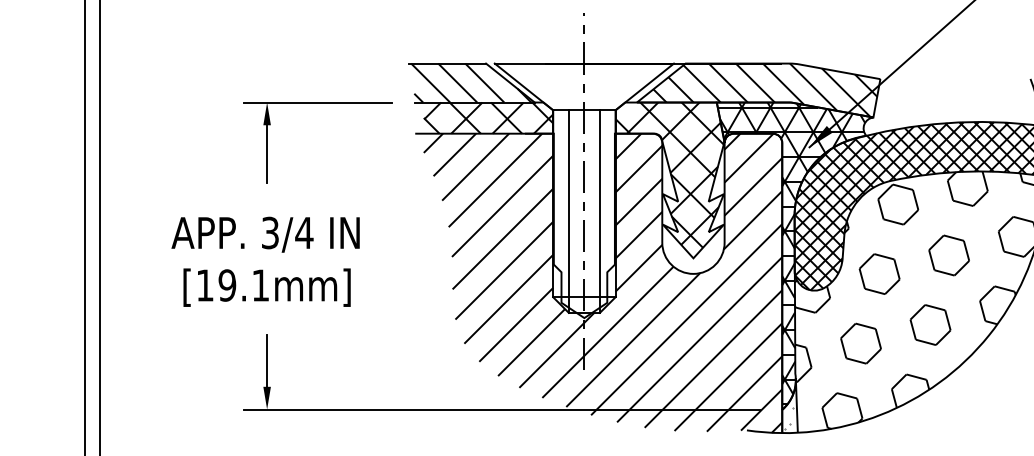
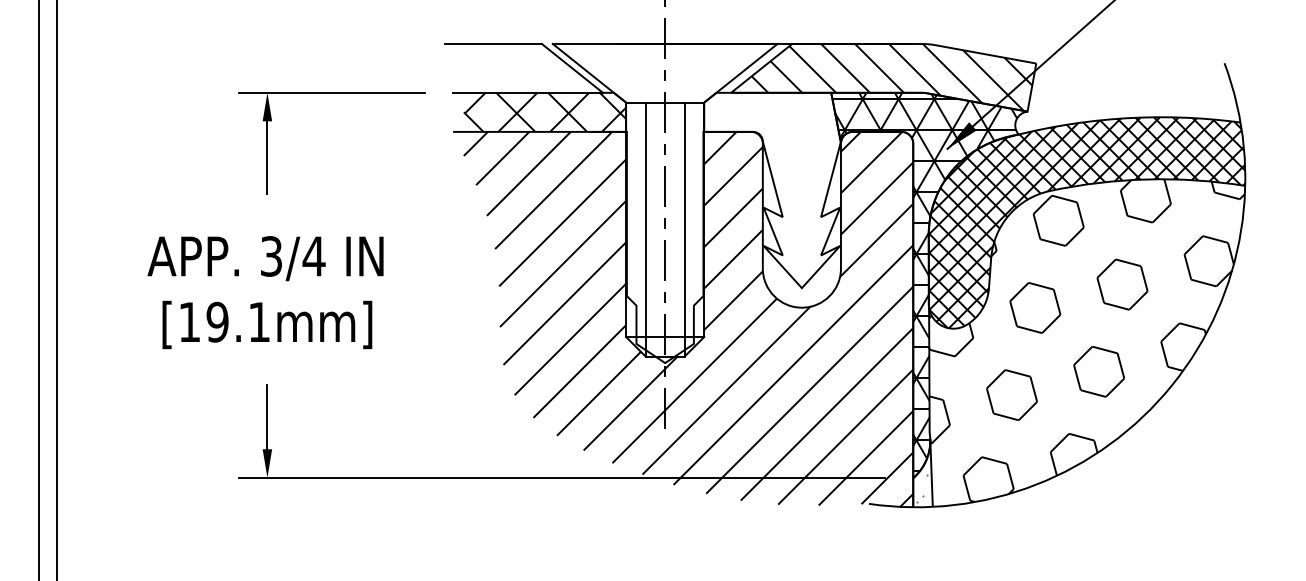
hatch: (471, 83) -> (523, 68), removed
hatch: (669, 174) -> (771, 183), removed

